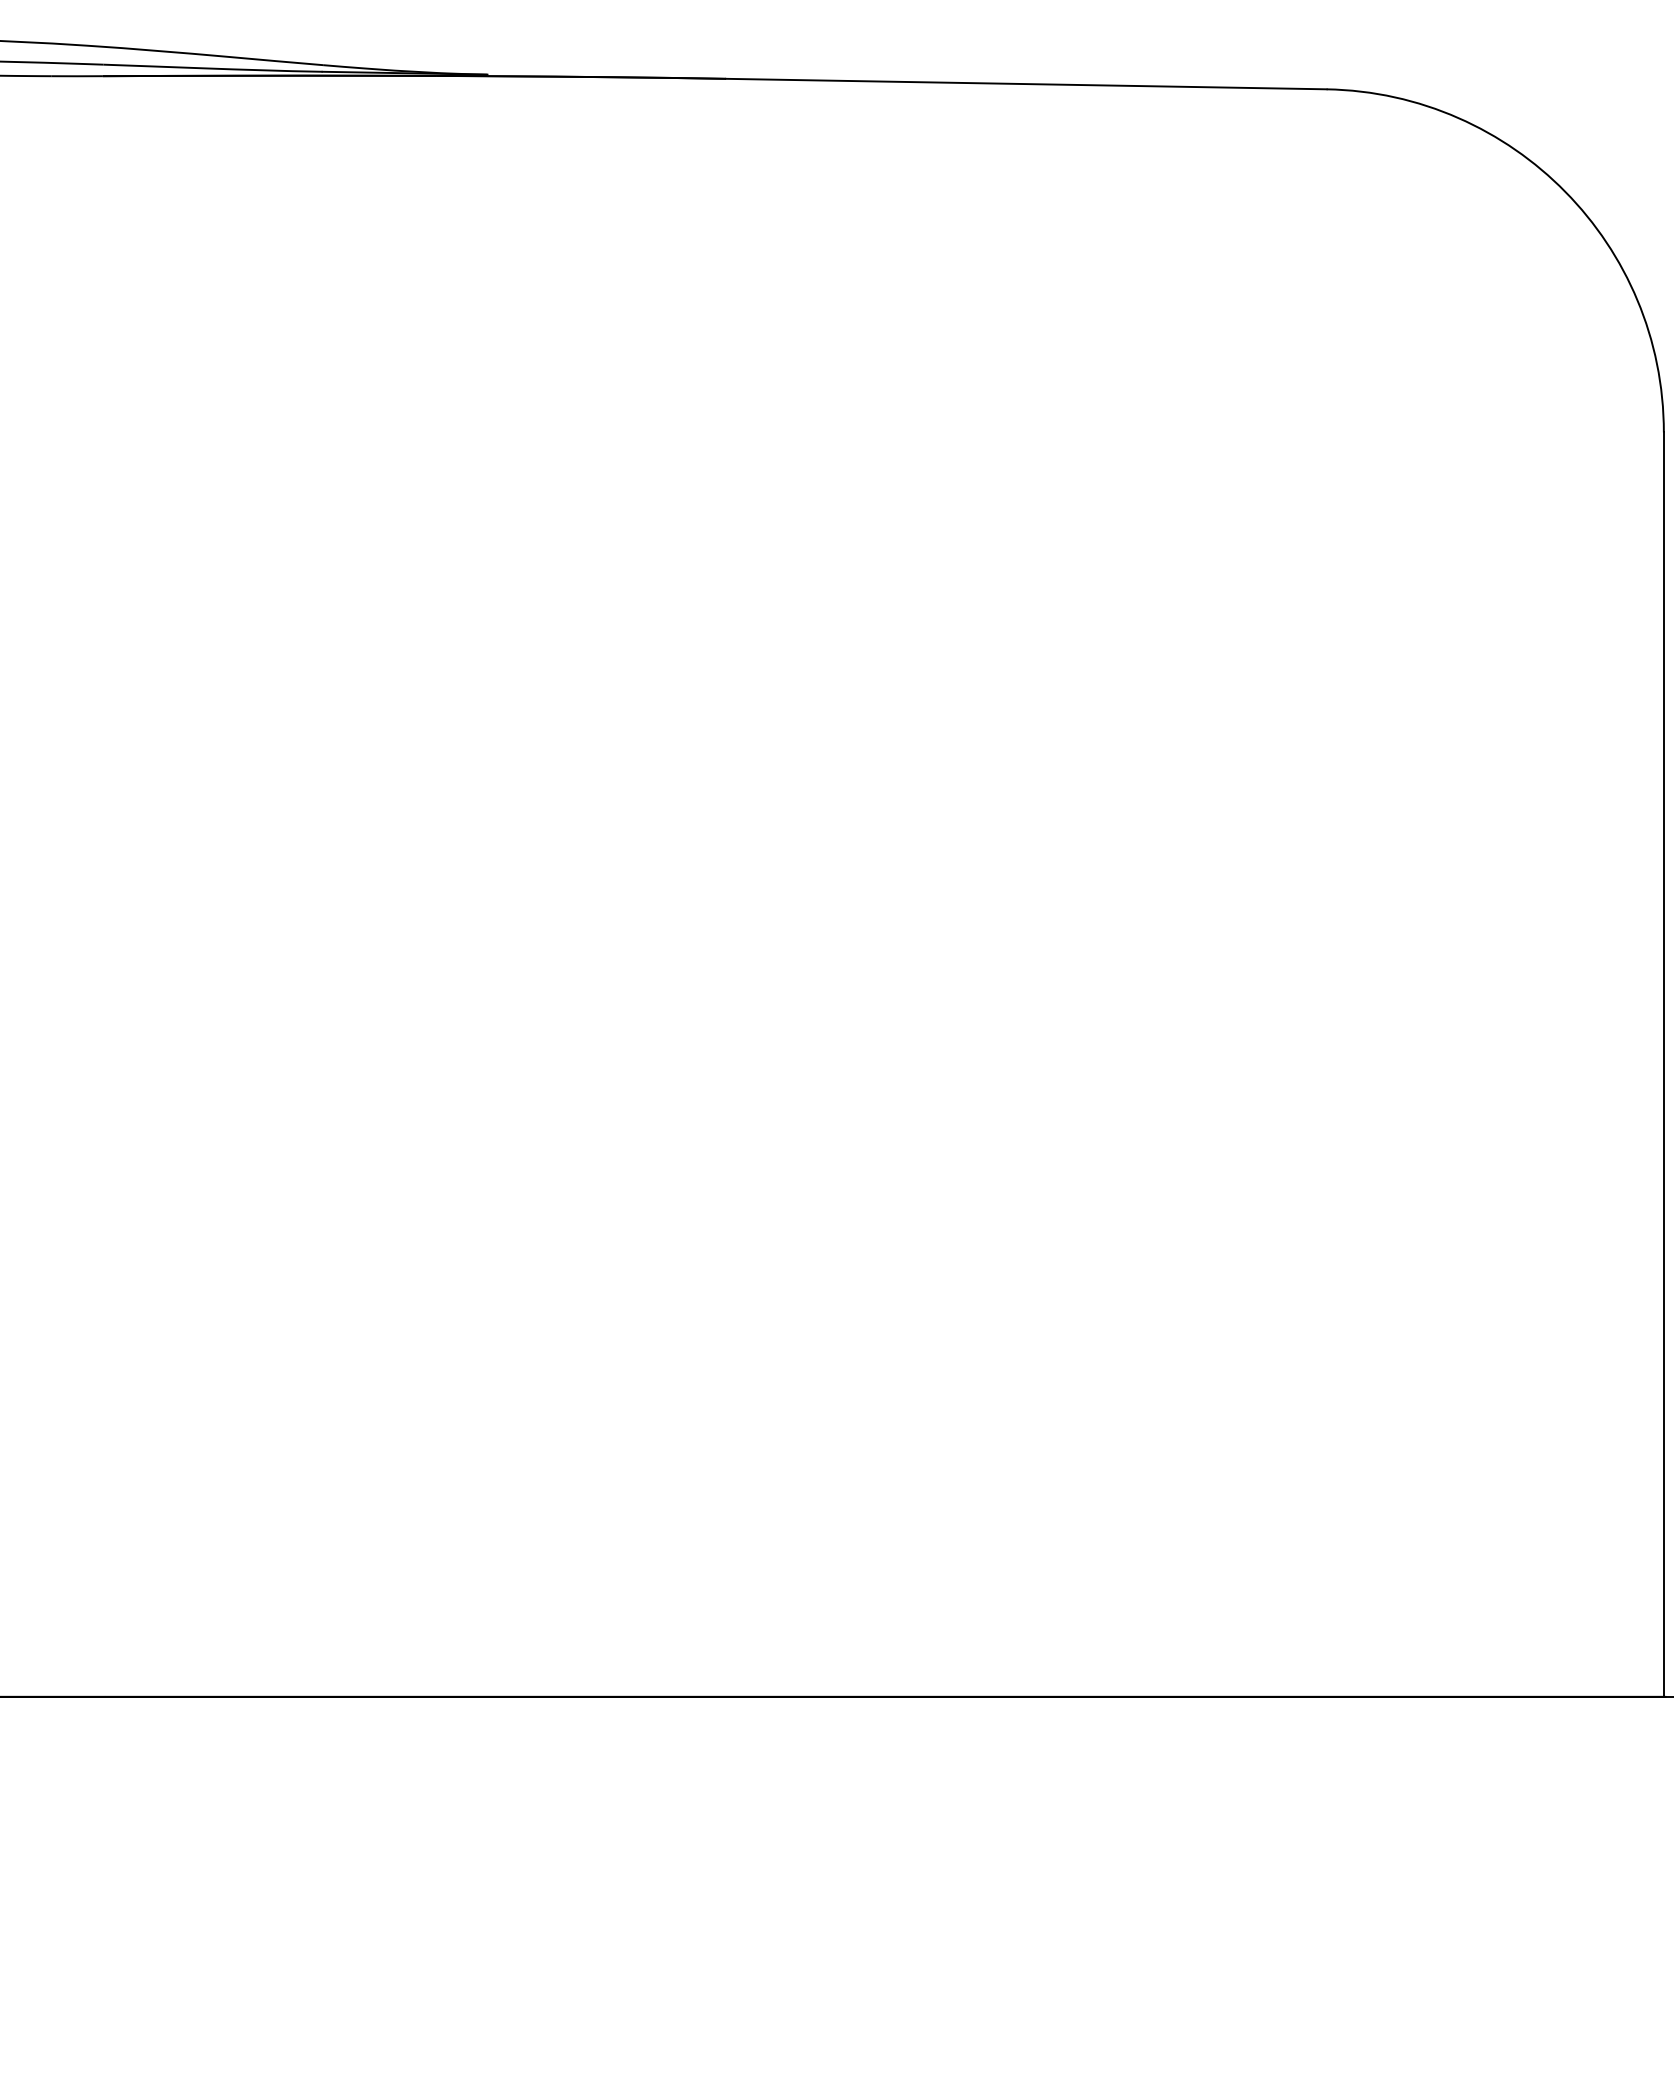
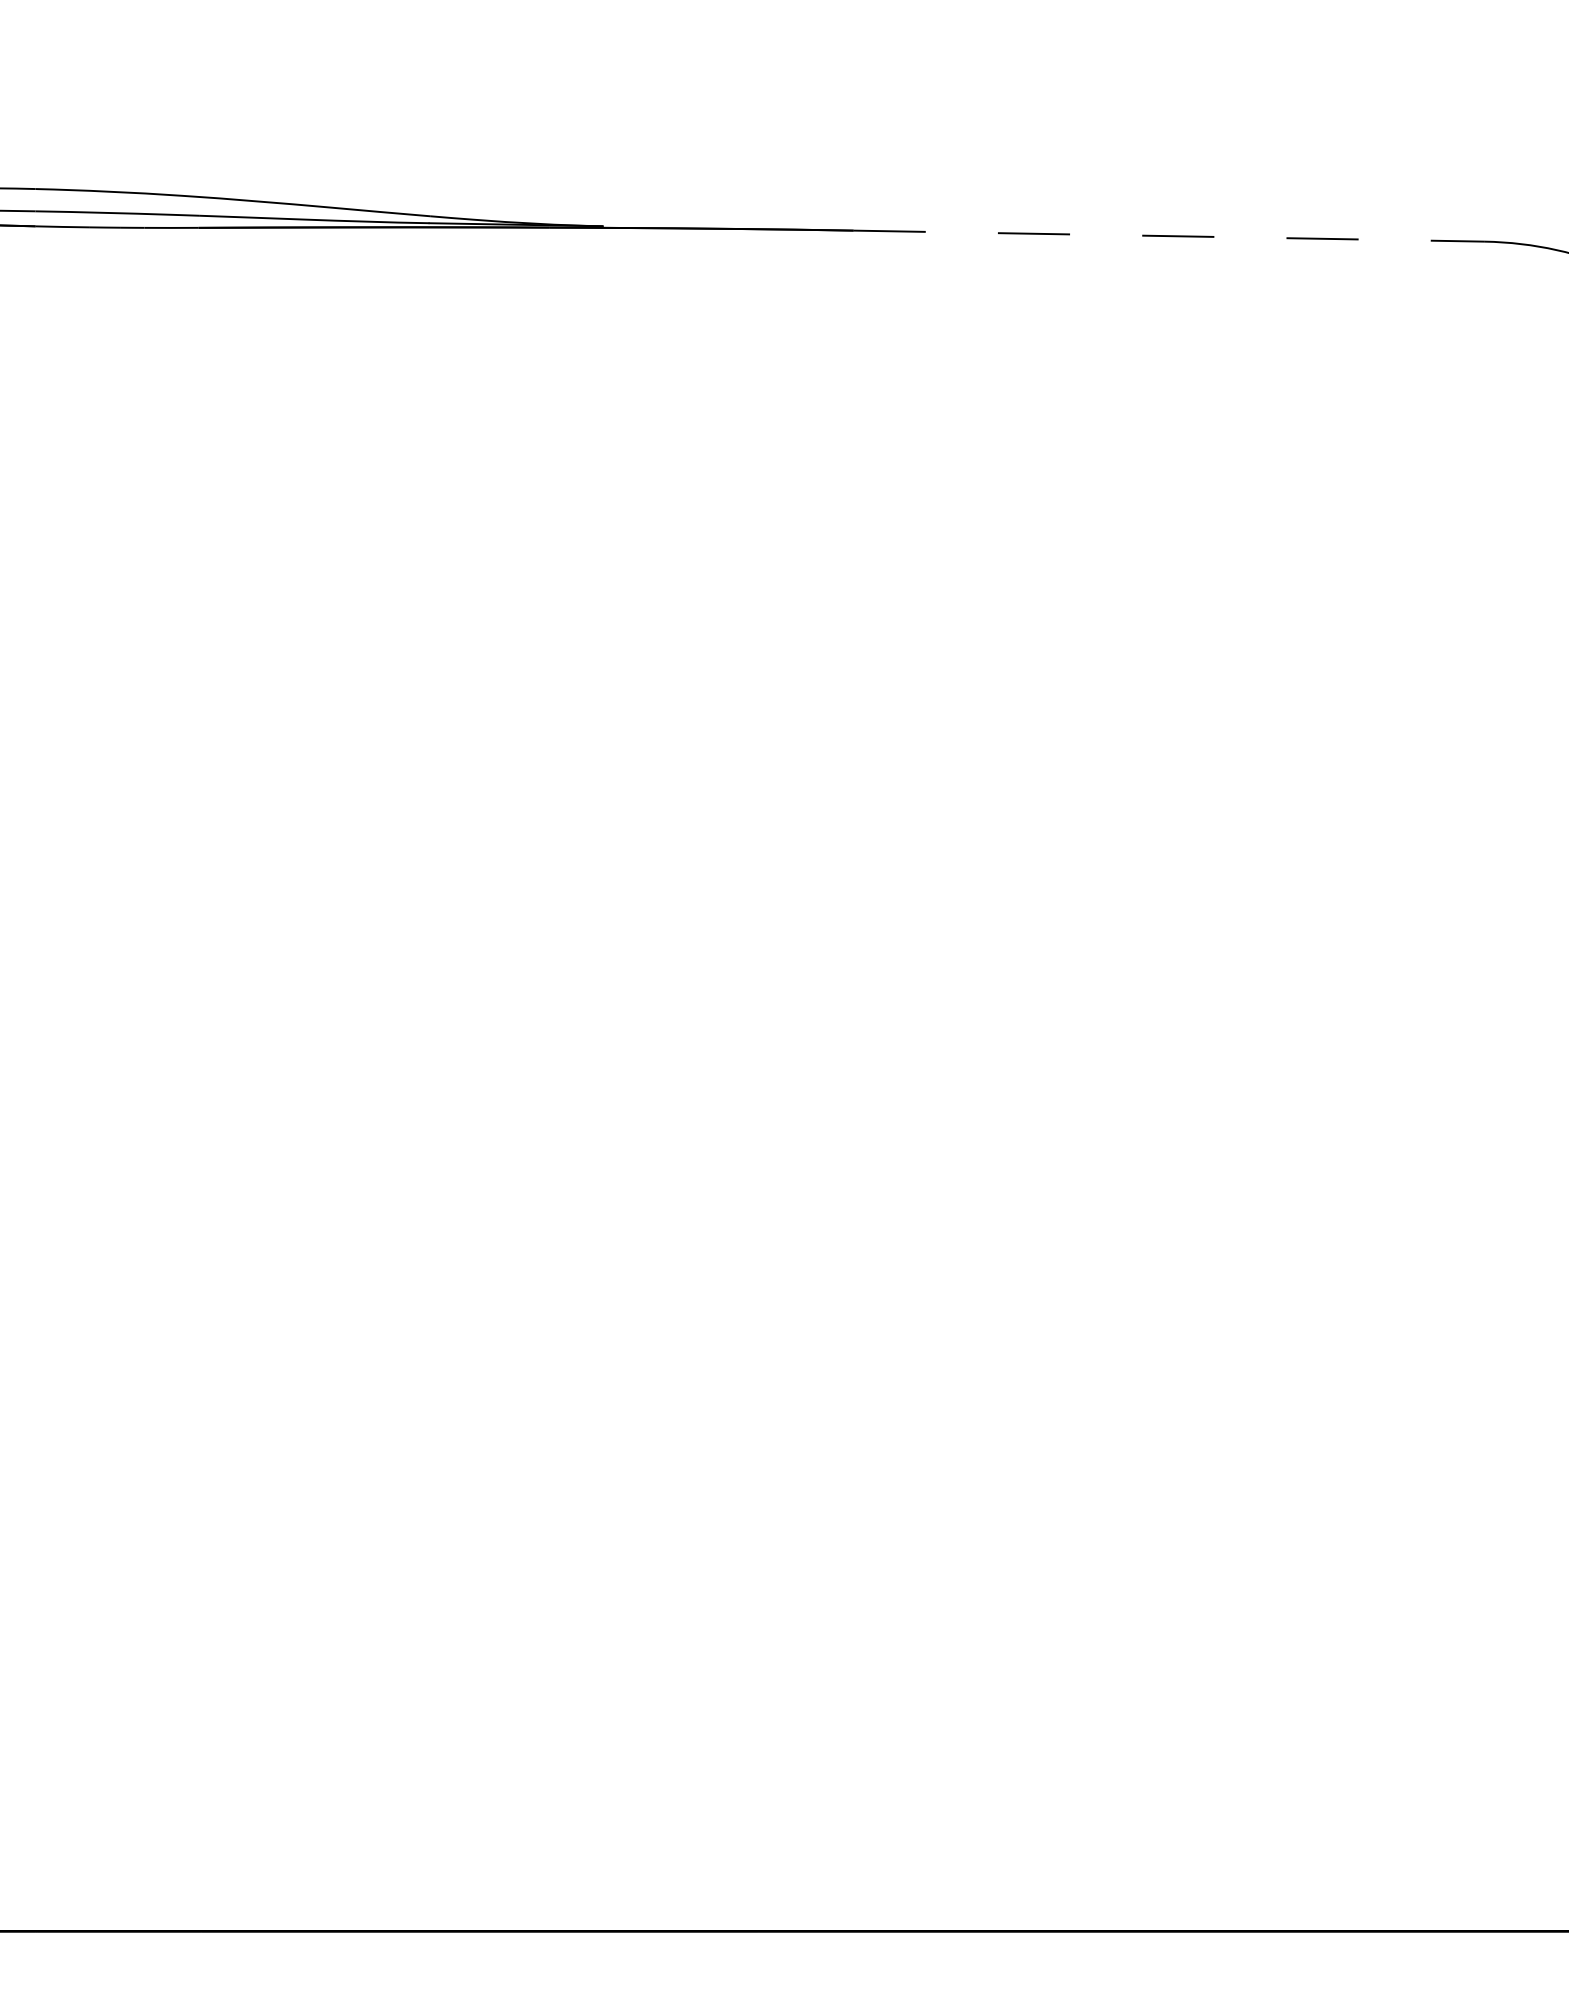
line: (1026, 84) -> (1169, 236), solid -> dashed

